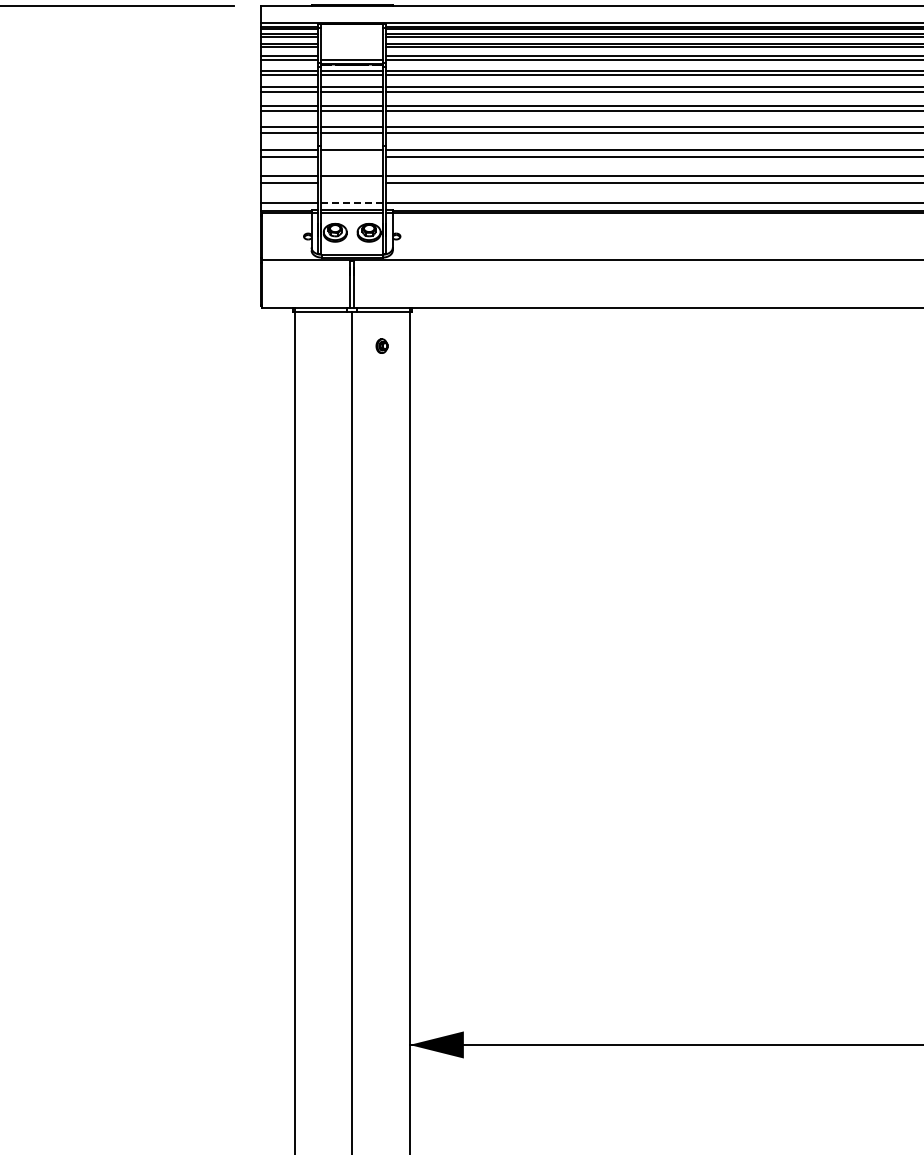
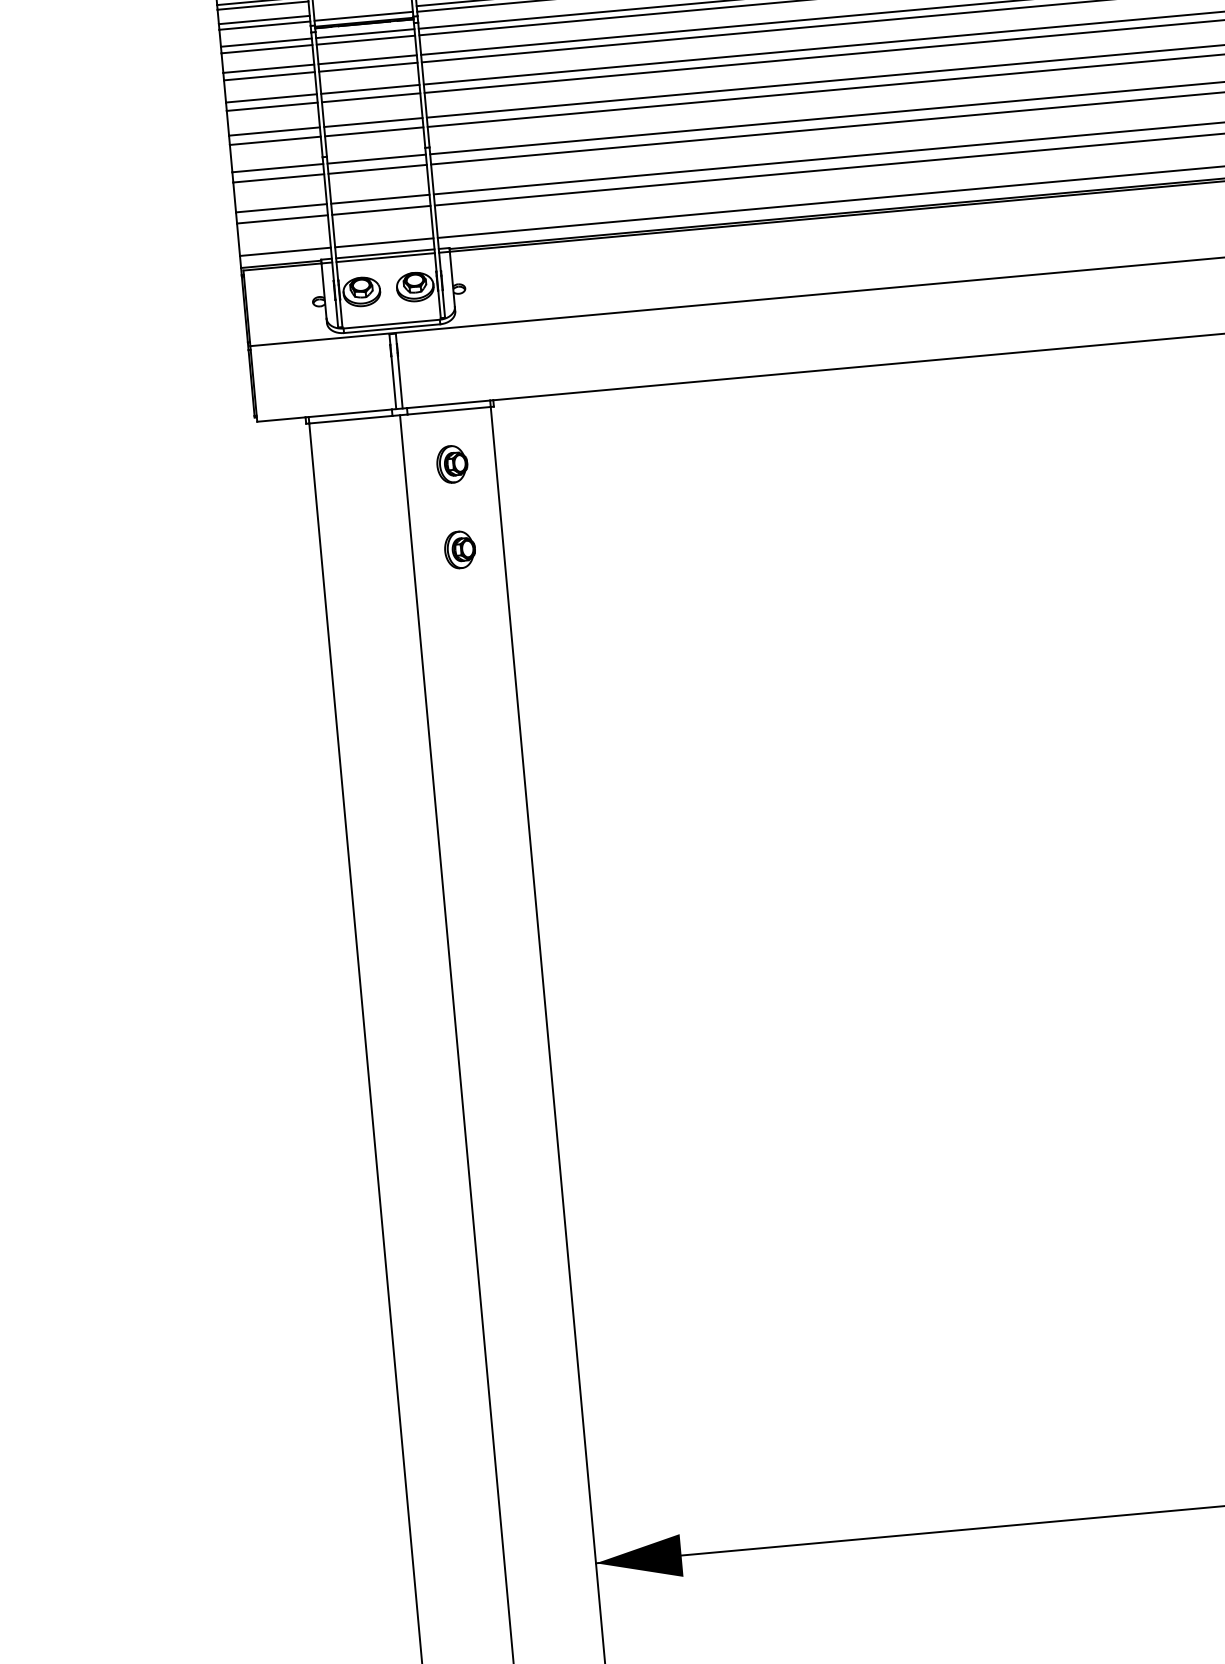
line: (352, 156) -> (378, 169), added
line: (352, 182) -> (381, 210), added
line: (351, 203) -> (383, 243), dashed -> solid
part: (381, 345) -> (451, 463), size x1.67
part: (381, 400) -> (458, 550), added

